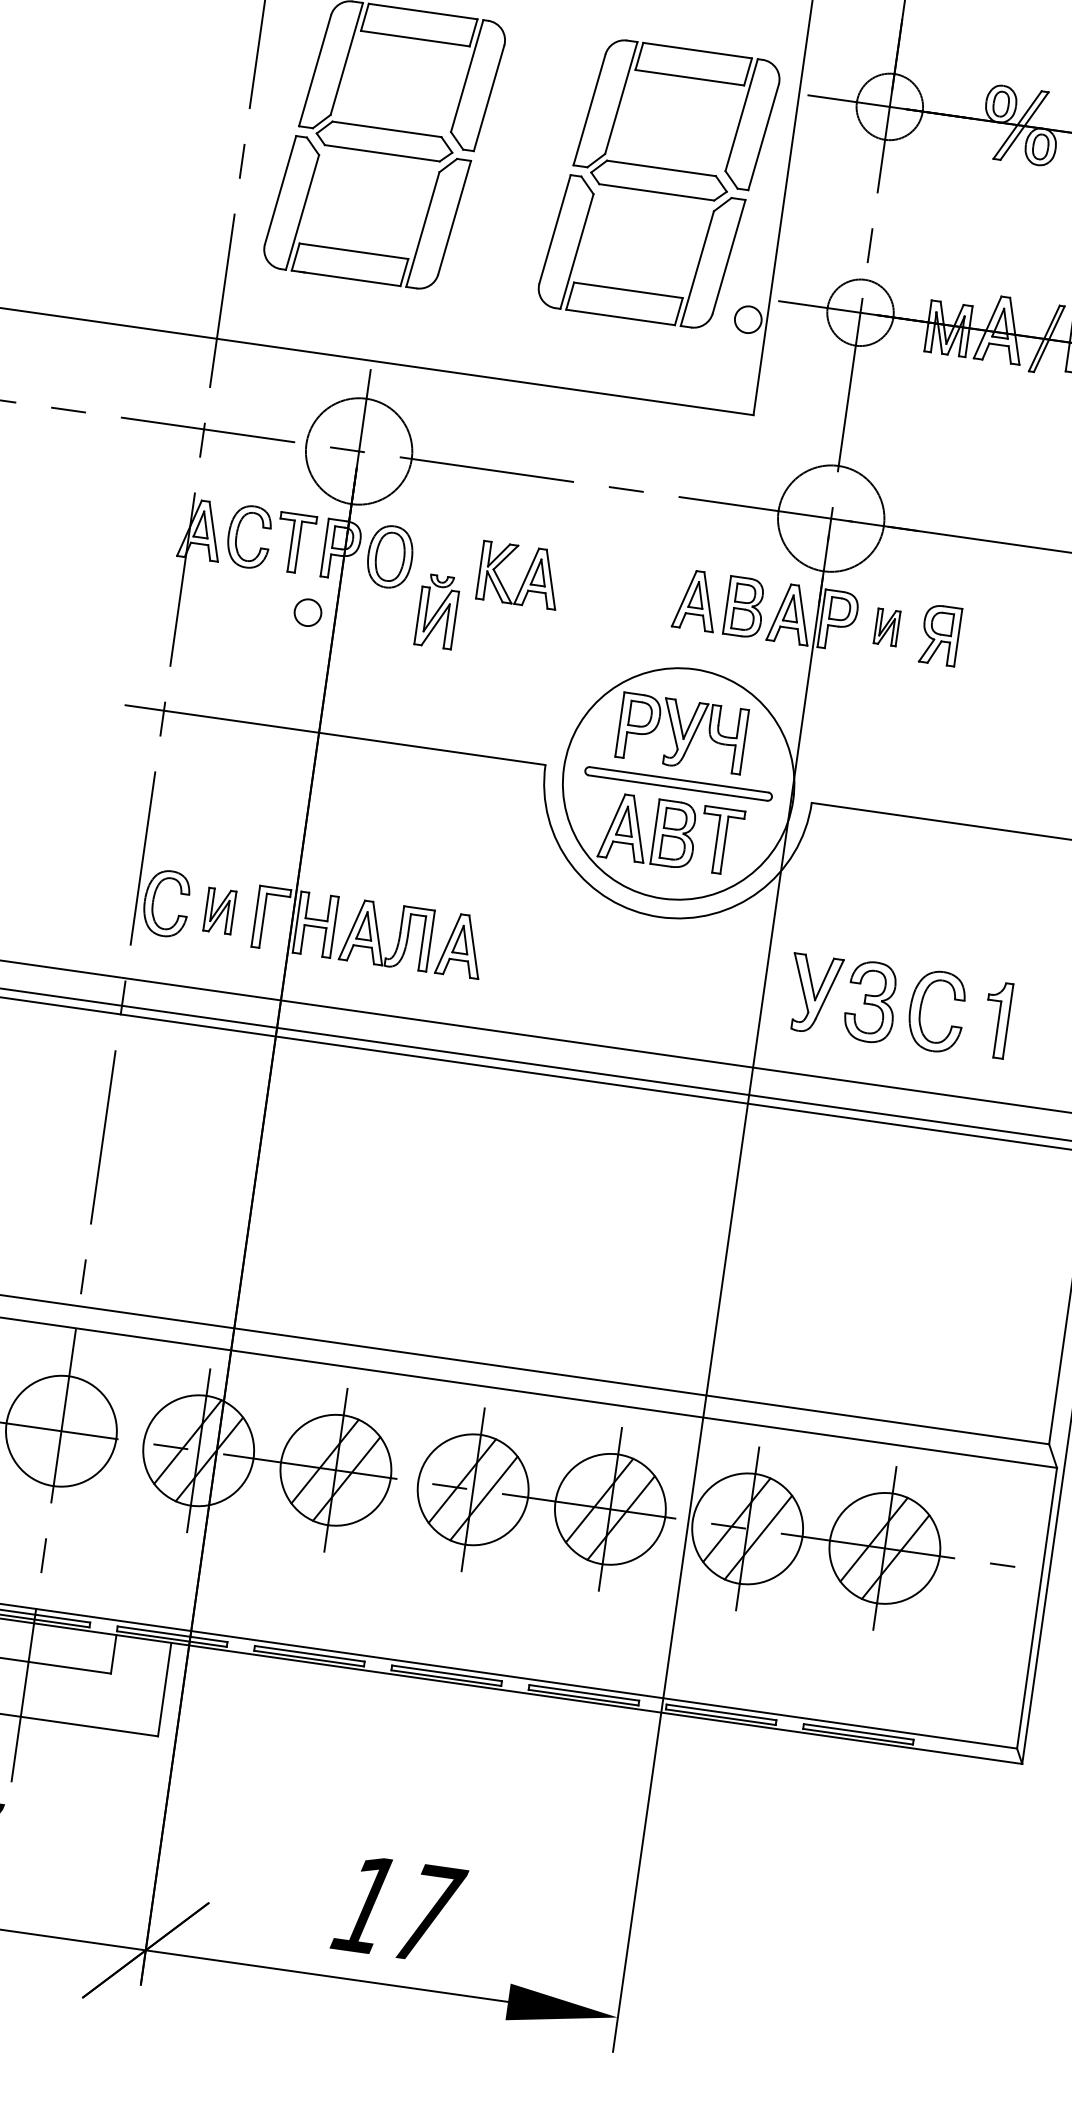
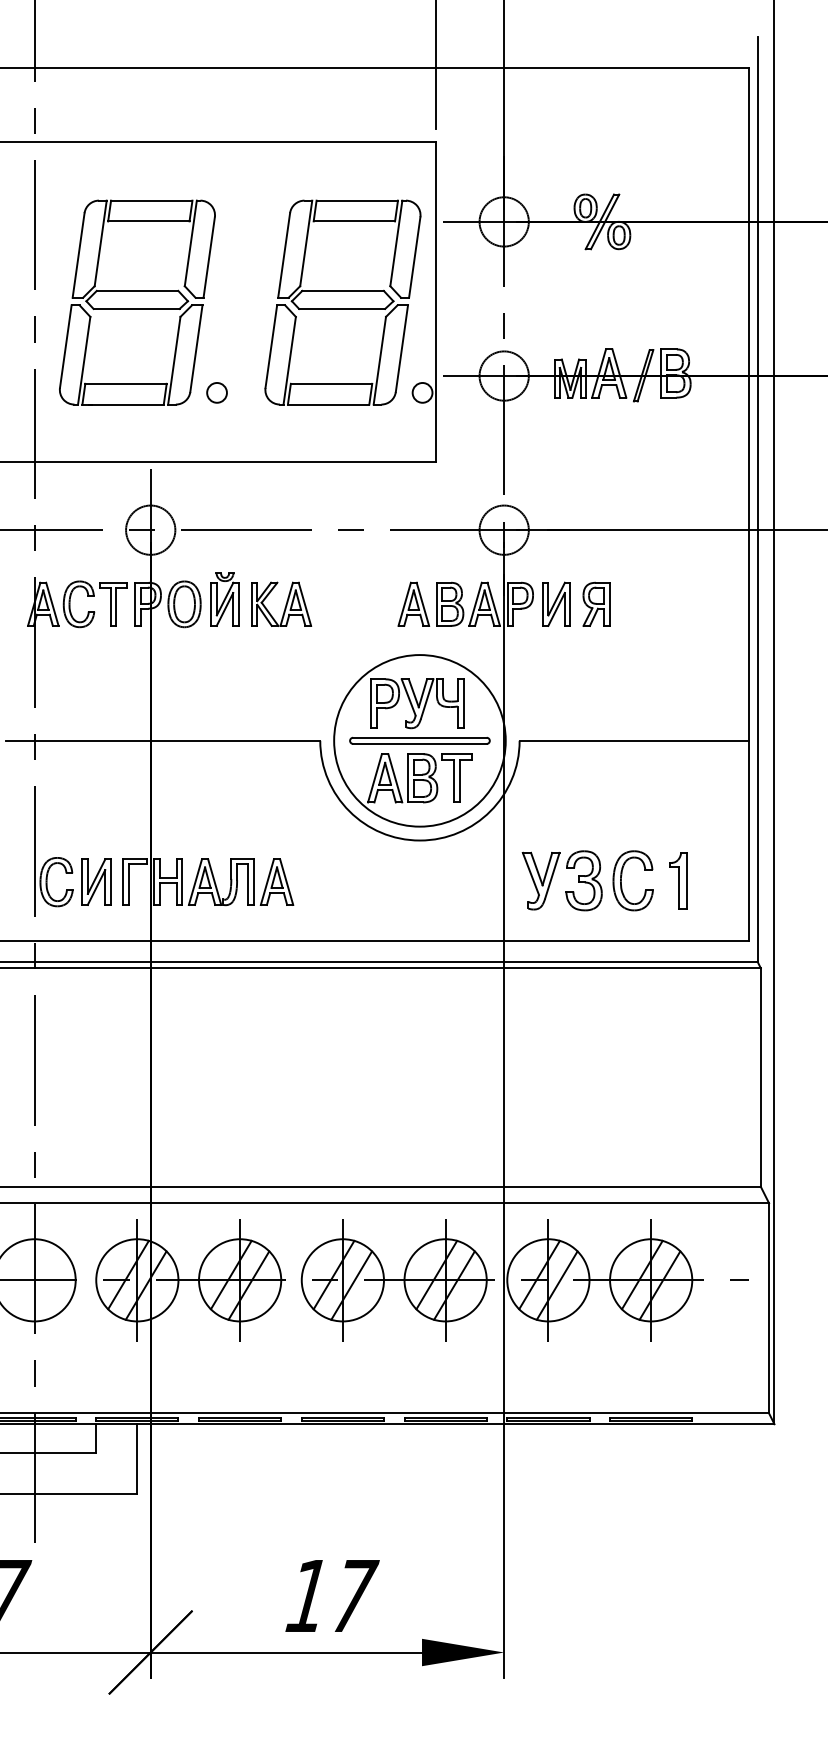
circle: (358, 450) -> (150, 529), size x0.62
circle: (830, 517) -> (503, 529), size x0.62
part: (436, 611) -> (224, 599), moved
circle: (307, 612) -> (216, 392), moved
part: (887, 626) -> (556, 603), size x1.67
part: (219, 910) -> (96, 881), size x1.43

